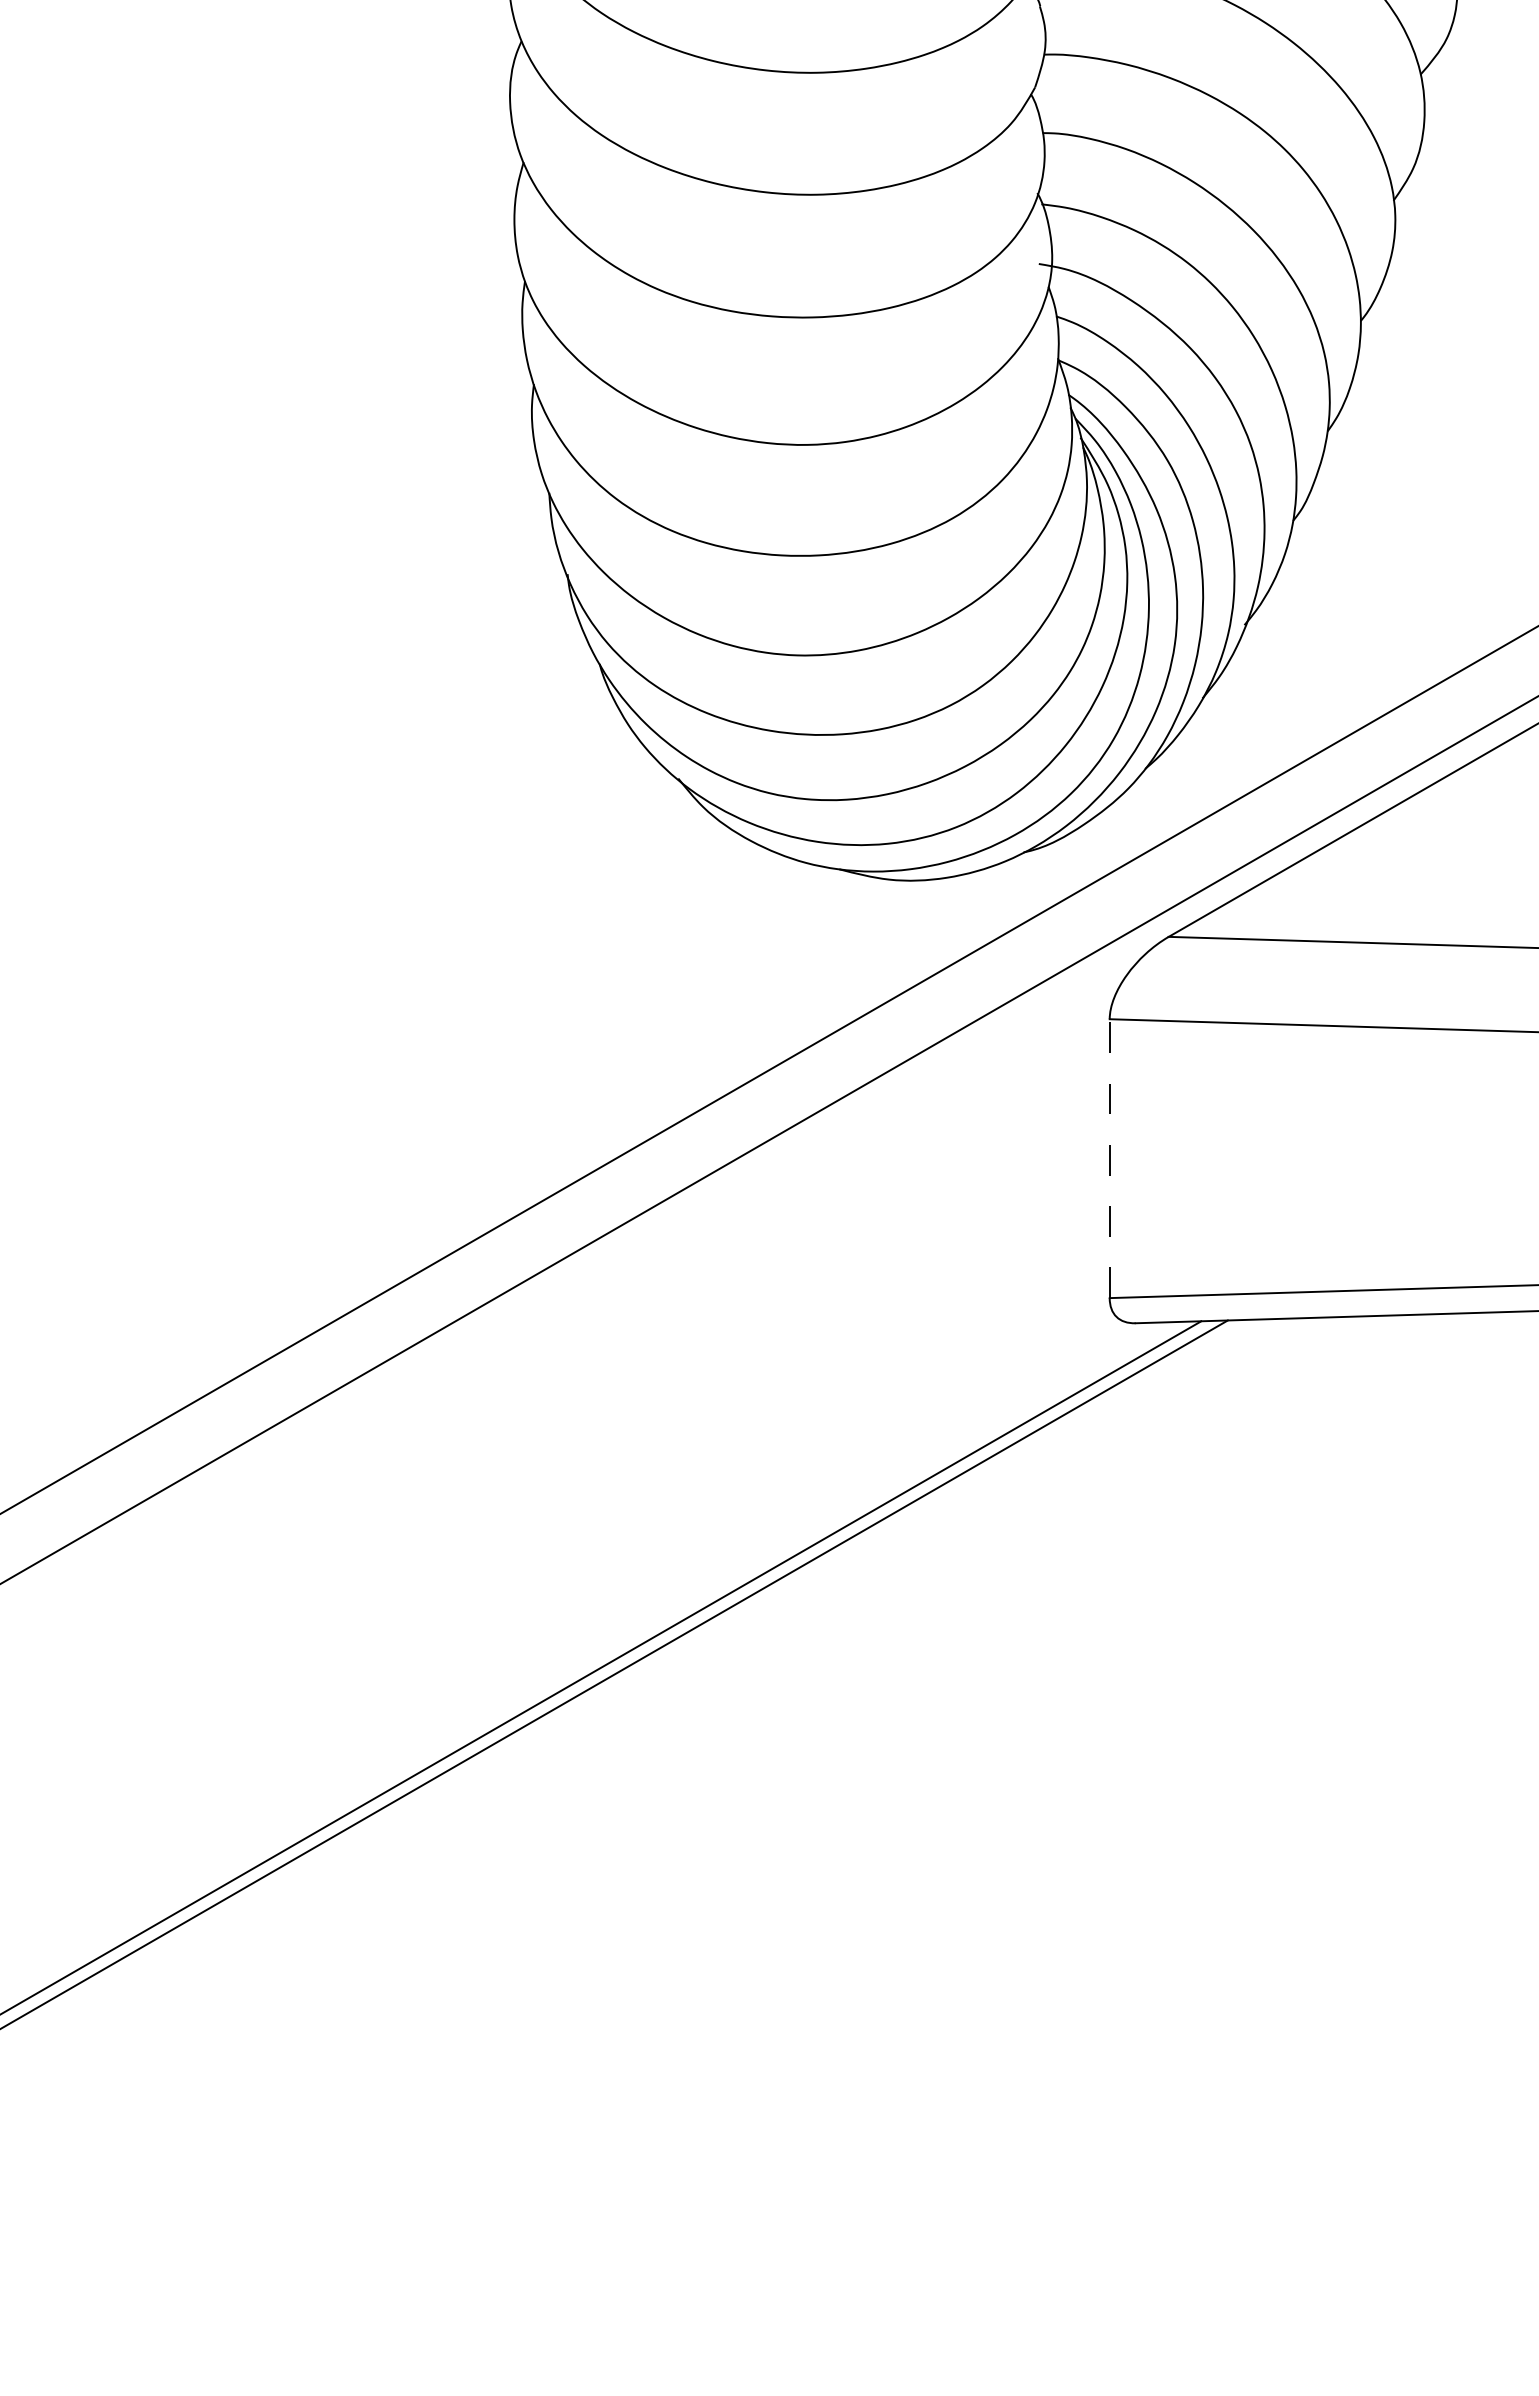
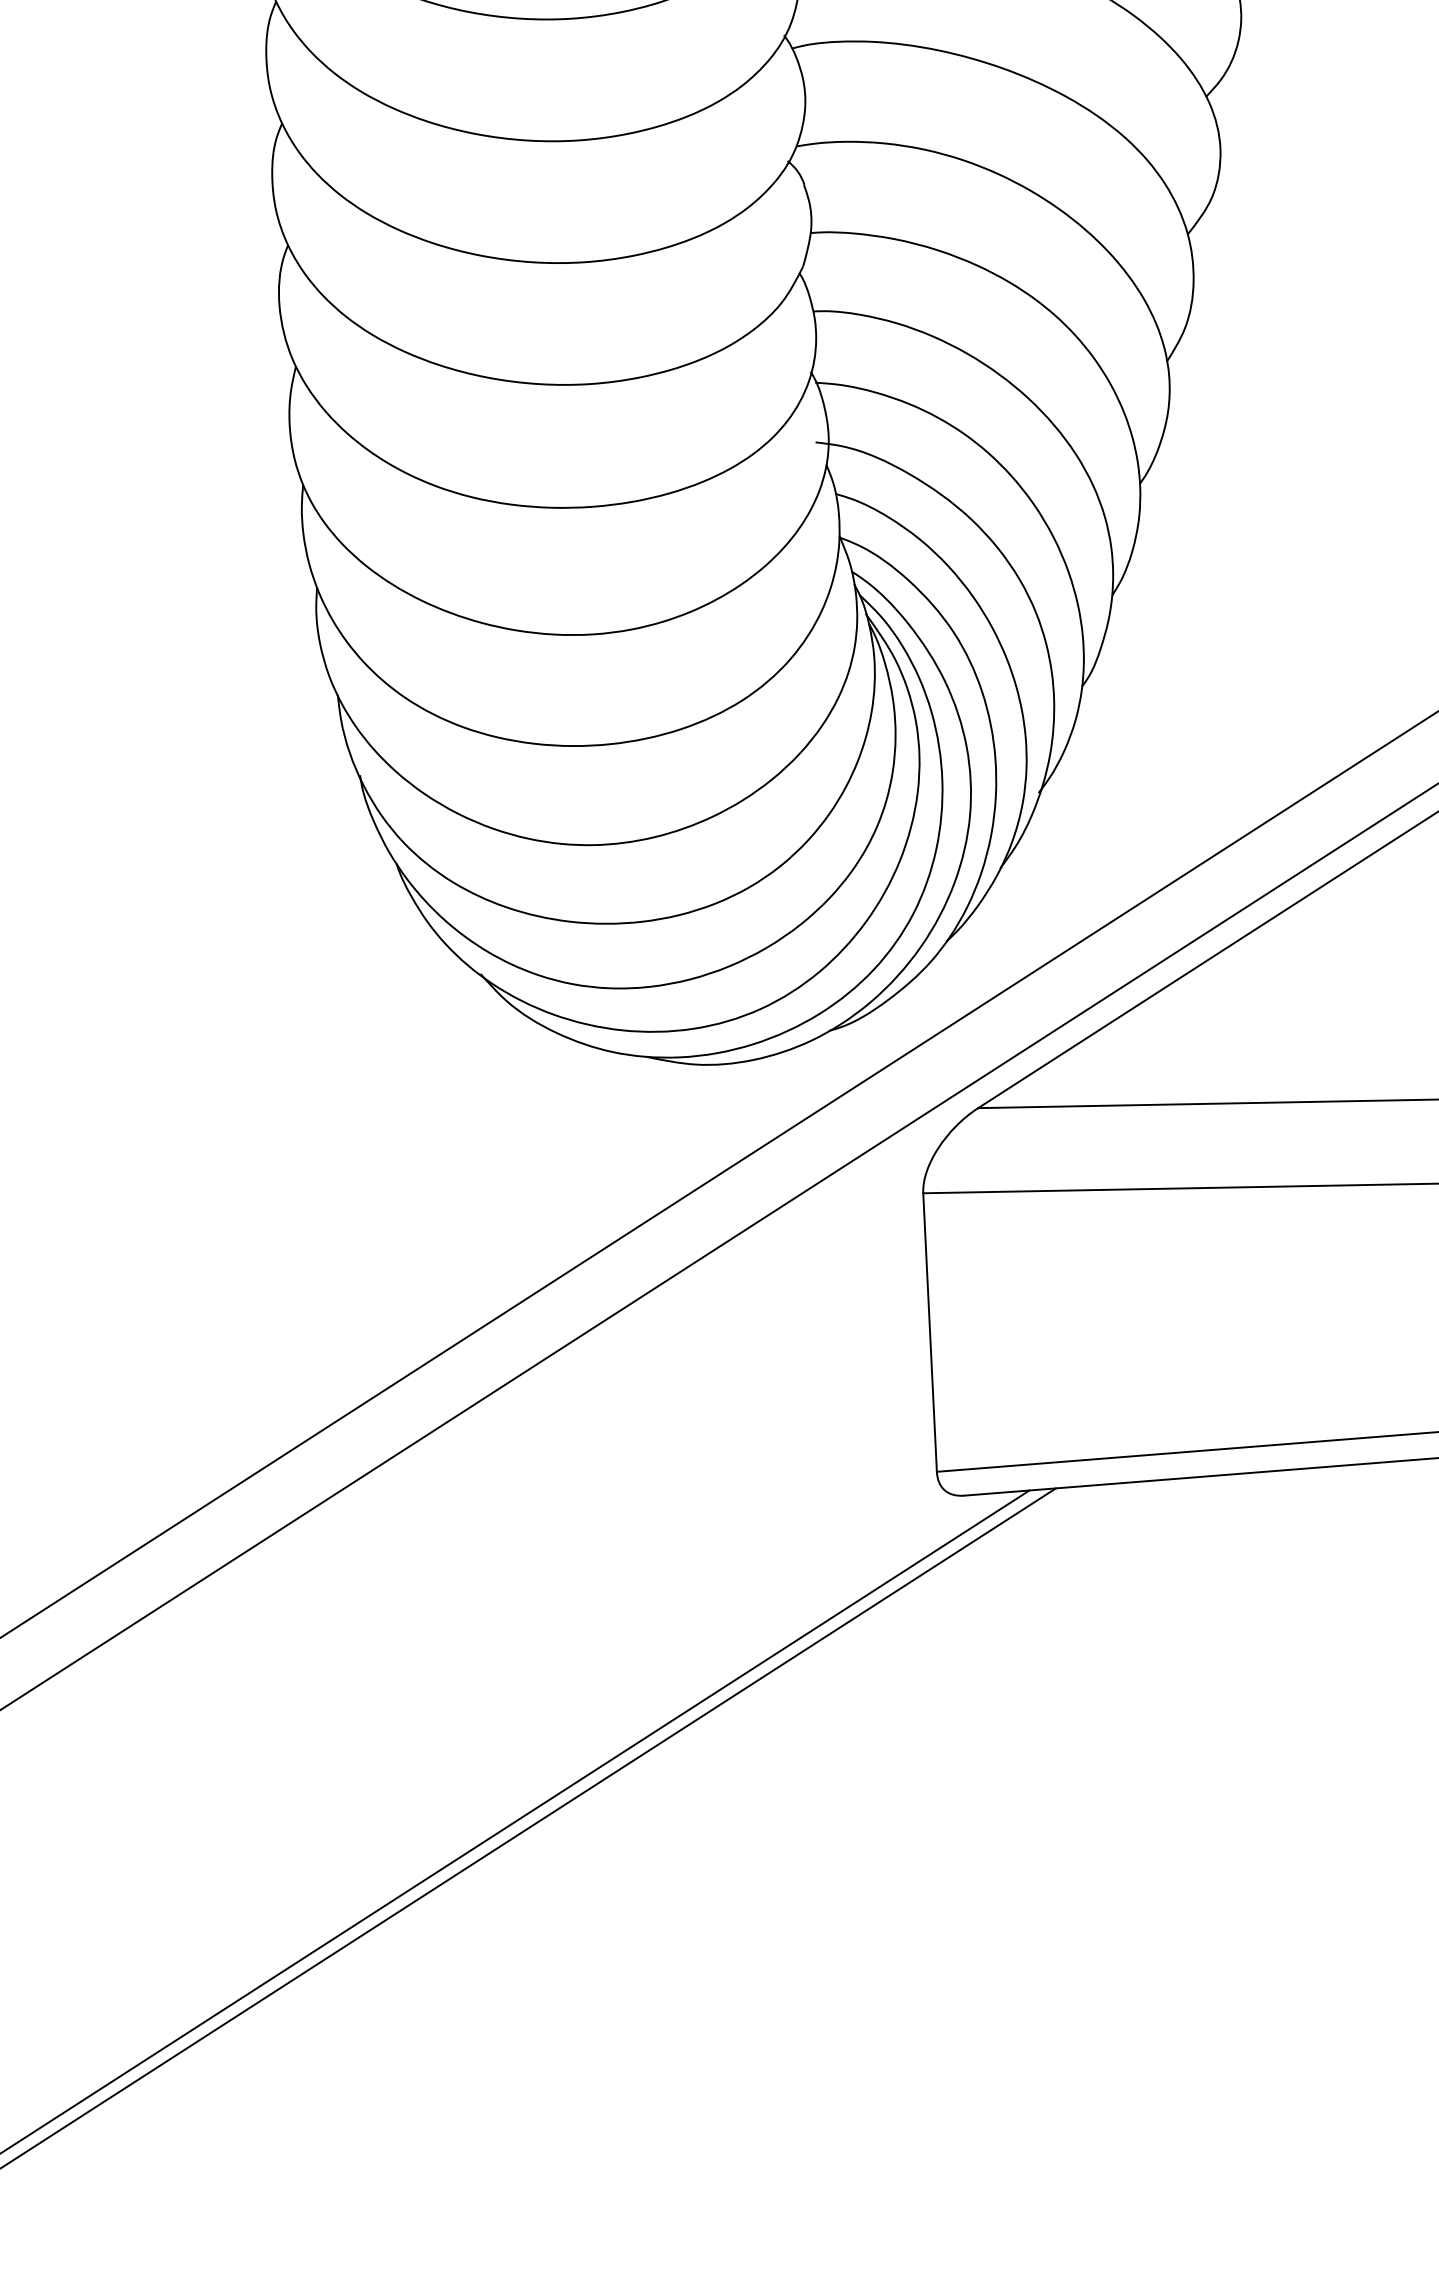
line: (1109, 1158) -> (929, 1332), dashed -> solid

